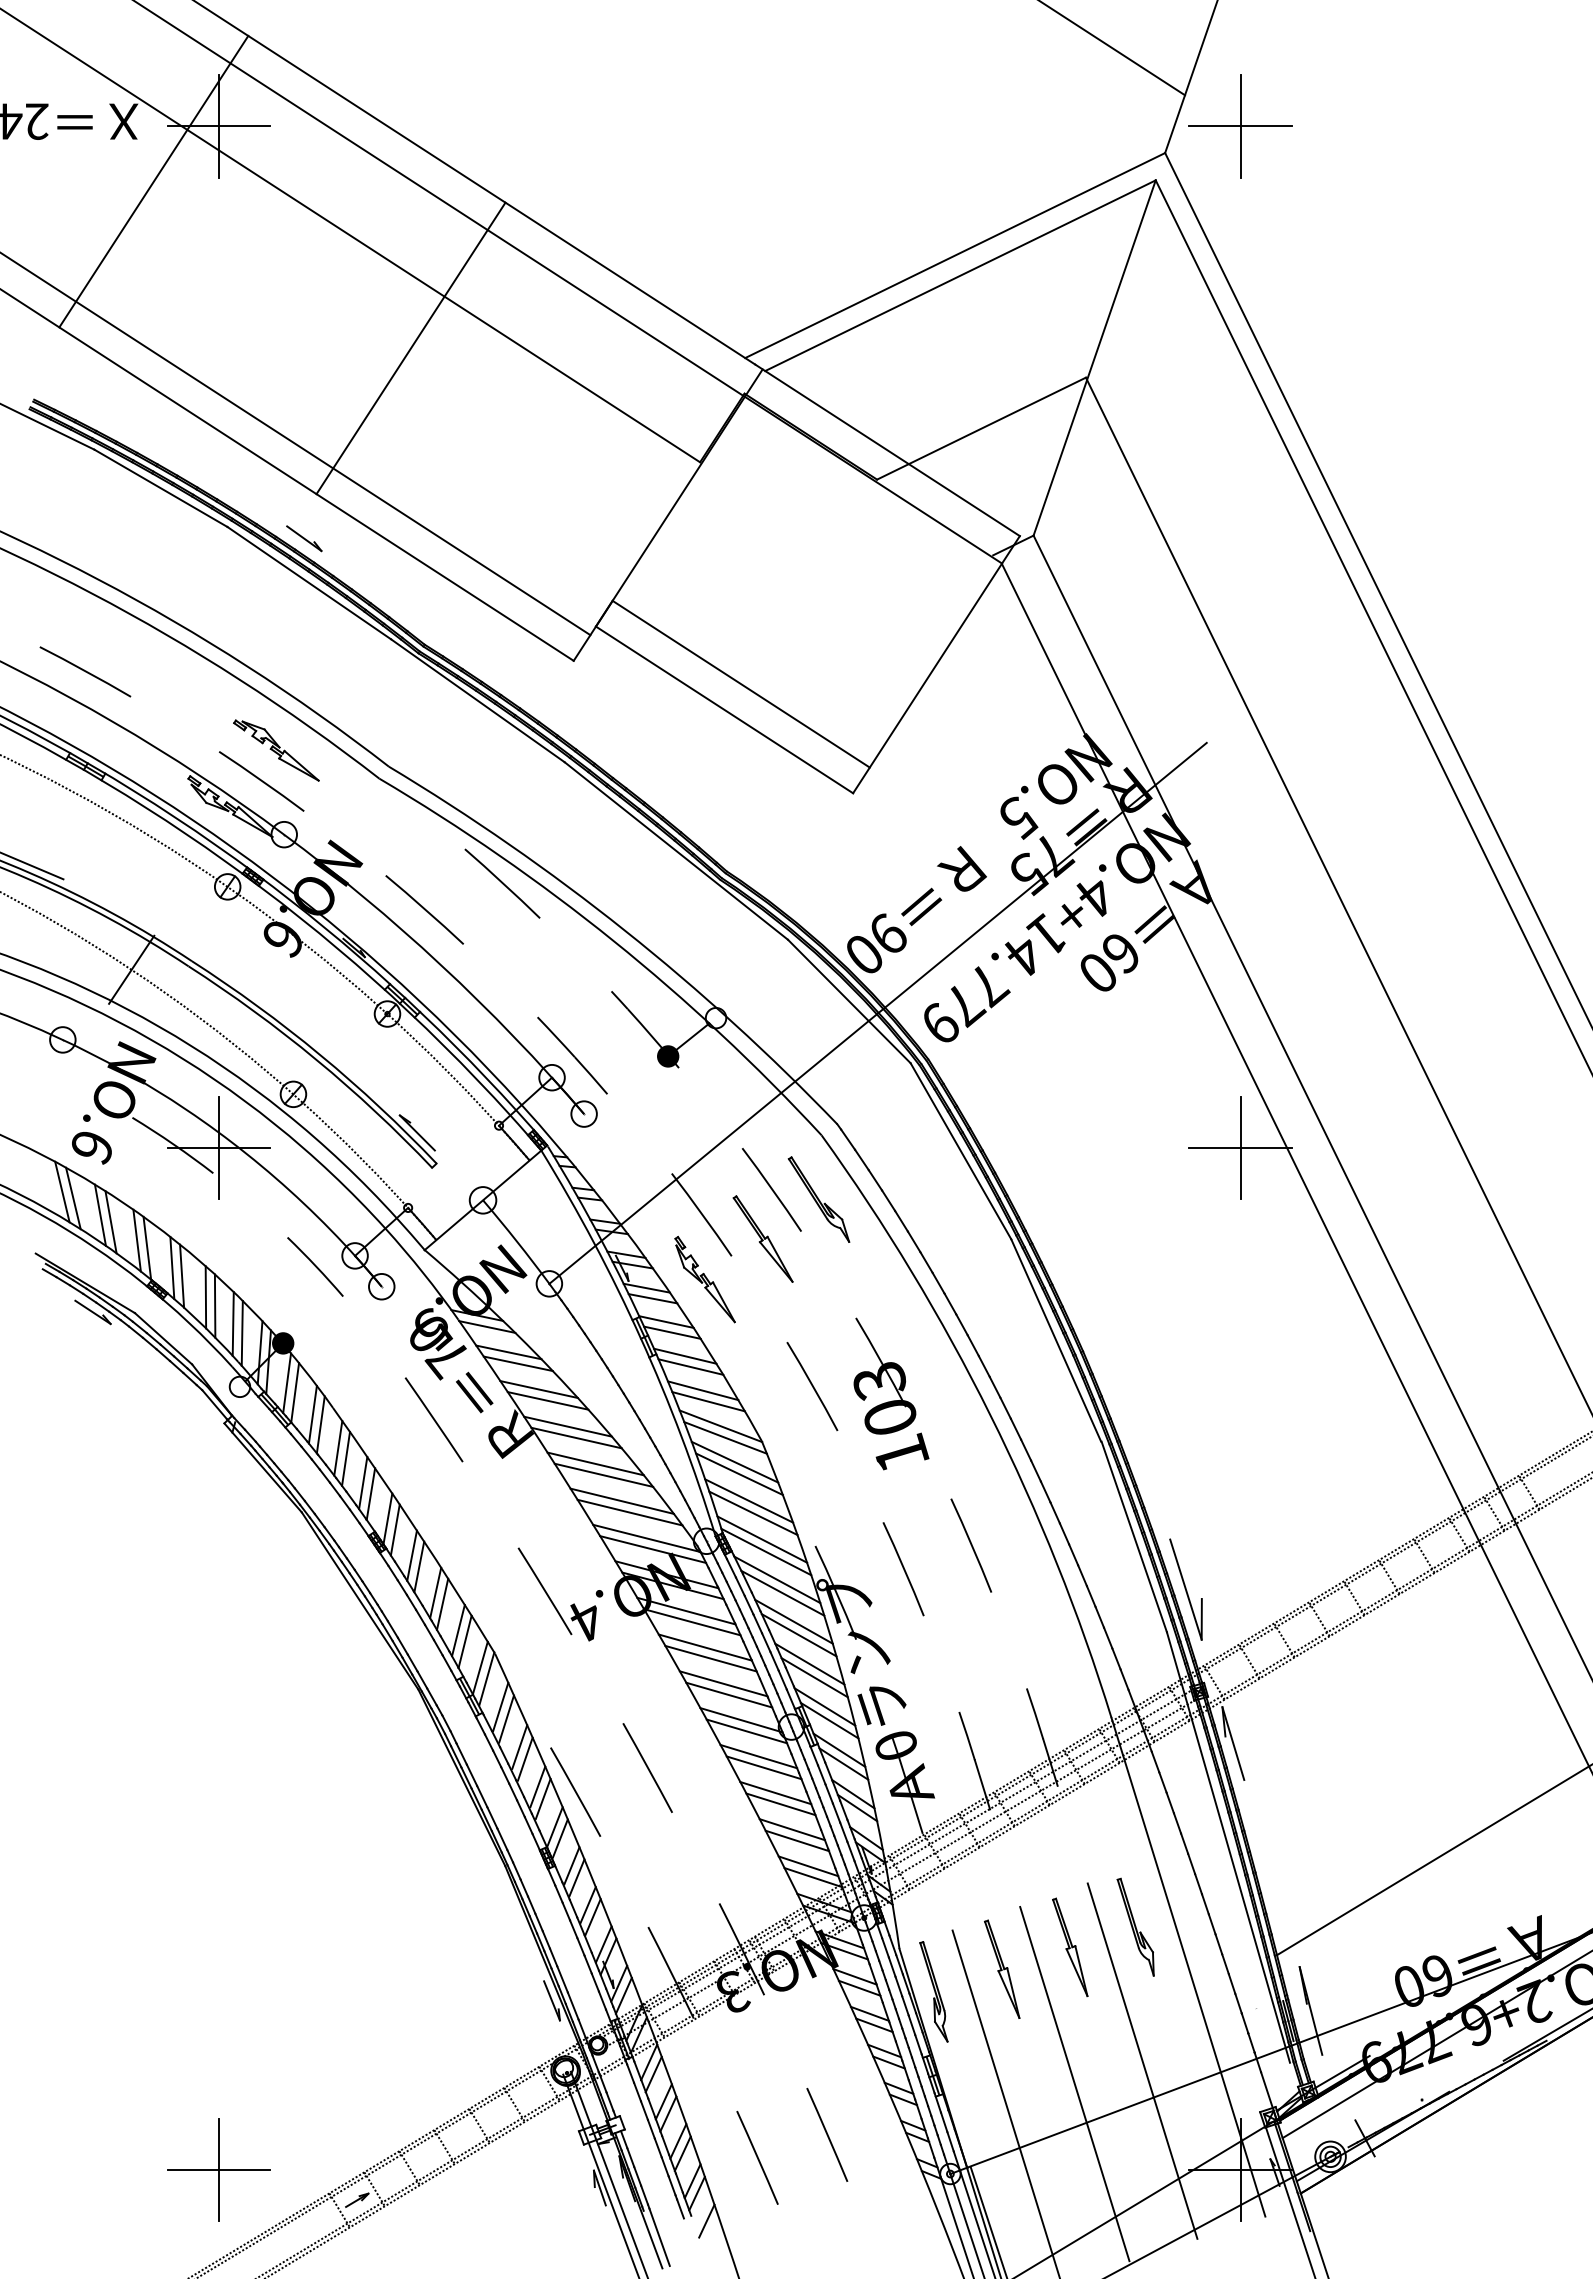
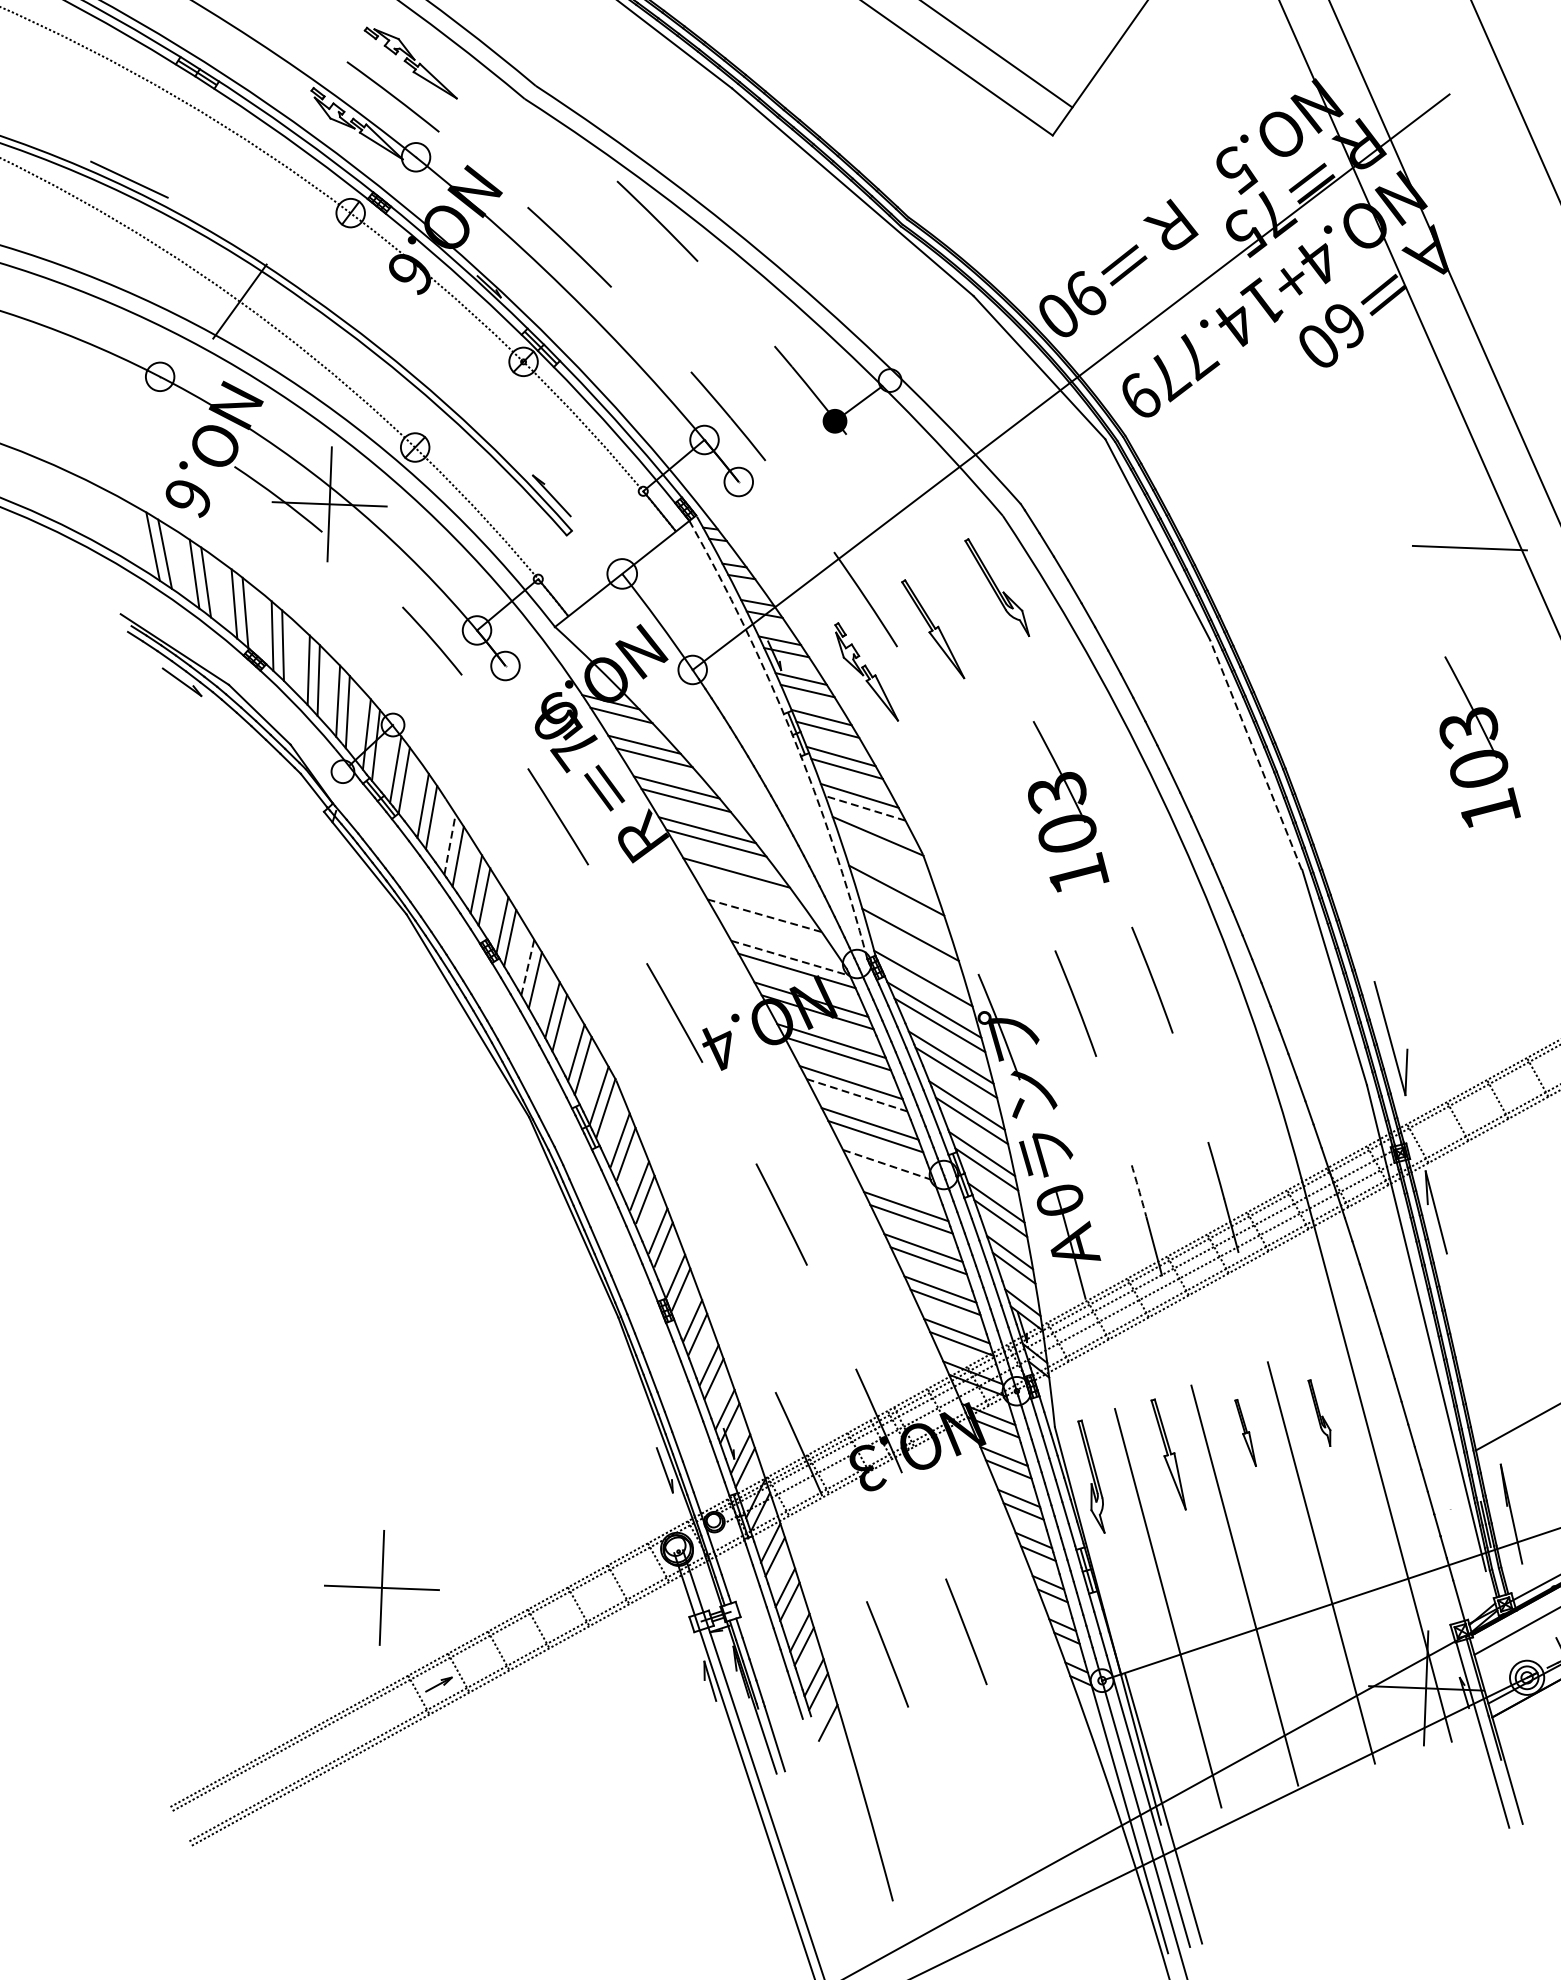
line: (1240, 1148) -> (1469, 548), removed
line: (771, 1189) -> (944, 574), removed
part: (1257, 1321) -> (1481, 742), added
arc: (640, 1338) -> (792, 734), solid -> dashed
line: (1056, 1340) -> (1256, 754), solid -> dashed
fill: (282, 1343) -> (392, 725), removed
line: (812, 1386) -> (981, 795), removed
line: (708, 1401) -> (865, 808), solid -> dashed
line: (725, 1437) -> (882, 849), removed
line: (338, 1448) -> (450, 844), solid -> dashed
line: (734, 1461) -> (891, 876), removed
line: (603, 1474) -> (744, 885), removed
line: (749, 1500) -> (906, 920), removed
line: (622, 1501) -> (764, 916), solid -> dashed
line: (629, 1512) -> (772, 928), removed
line: (647, 1538) -> (791, 958), solid -> dashed
line: (762, 1539) -> (919, 964), removed
line: (412, 1555) -> (528, 967), solid -> dashed
line: (711, 1658) -> (857, 1095), solid -> dashed
line: (741, 1720) -> (888, 1165), solid -> dashed
line: (746, 1731) -> (893, 1178), removed
arc: (967, 1736) -> (1139, 1193), solid -> dashed
line: (575, 1791) -> (700, 1237), removed
part: (1135, 1926) -> (1319, 1412), size x0.6
part: (1070, 1947) -> (1245, 1433), size x0.6
part: (218, 2169) -> (381, 1587), moved

